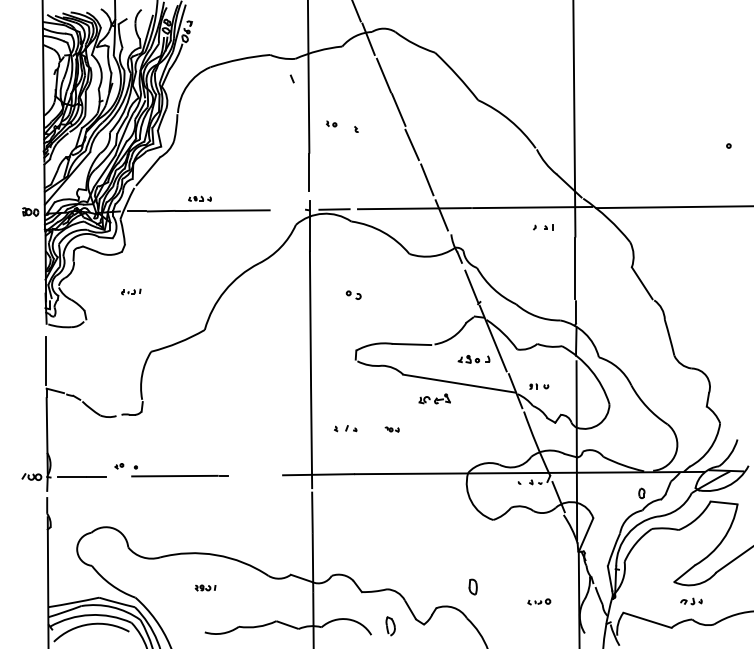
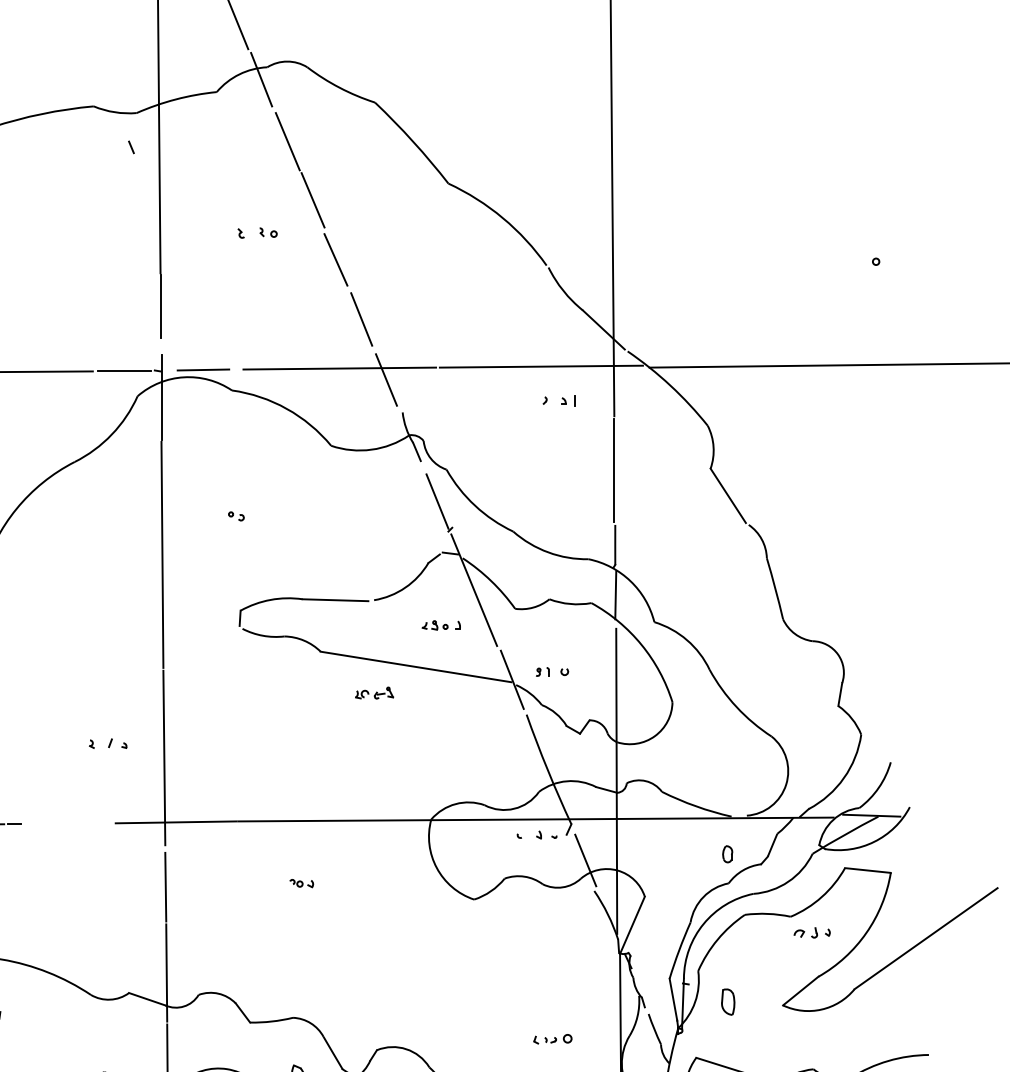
part: (331, 123) -> (268, 231), moved
line: (287, 210) -> (123, 371), added
part: (353, 295) -> (235, 516), size x0.62
part: (473, 358) -> (440, 624), size x0.71
part: (434, 398) -> (373, 692), size x0.71
part: (345, 428) -> (107, 743), moved
part: (391, 429) -> (300, 883), moved
part: (472, 586) -> (727, 1001), moved
part: (691, 601) -> (812, 932), moved

